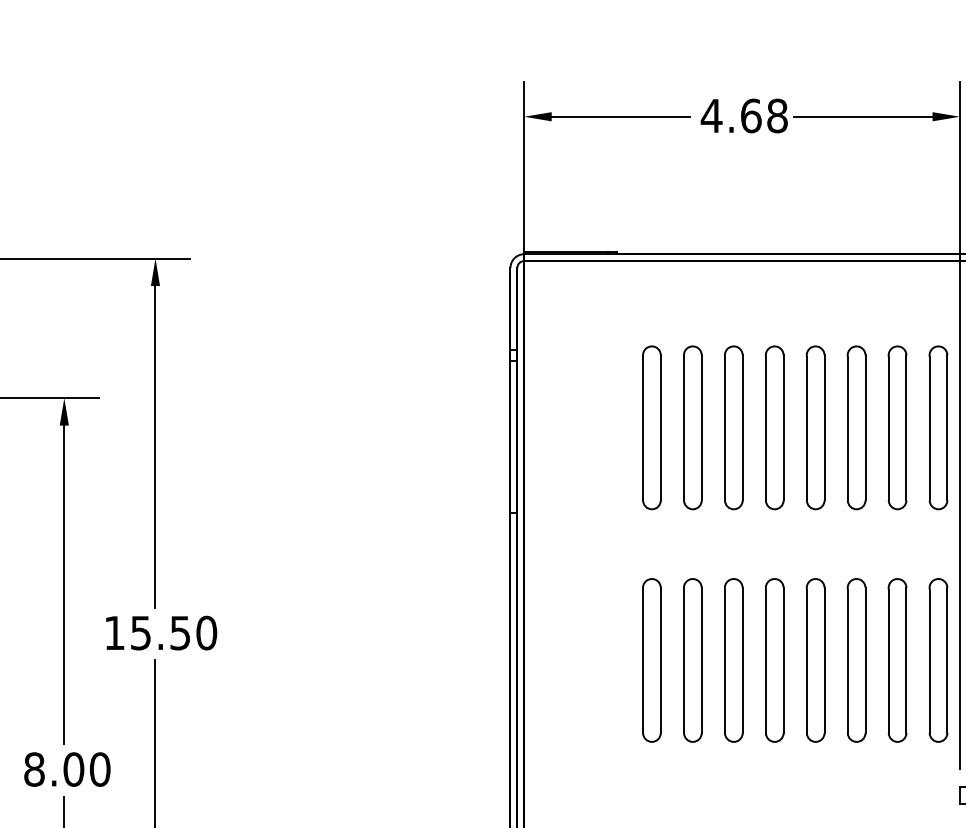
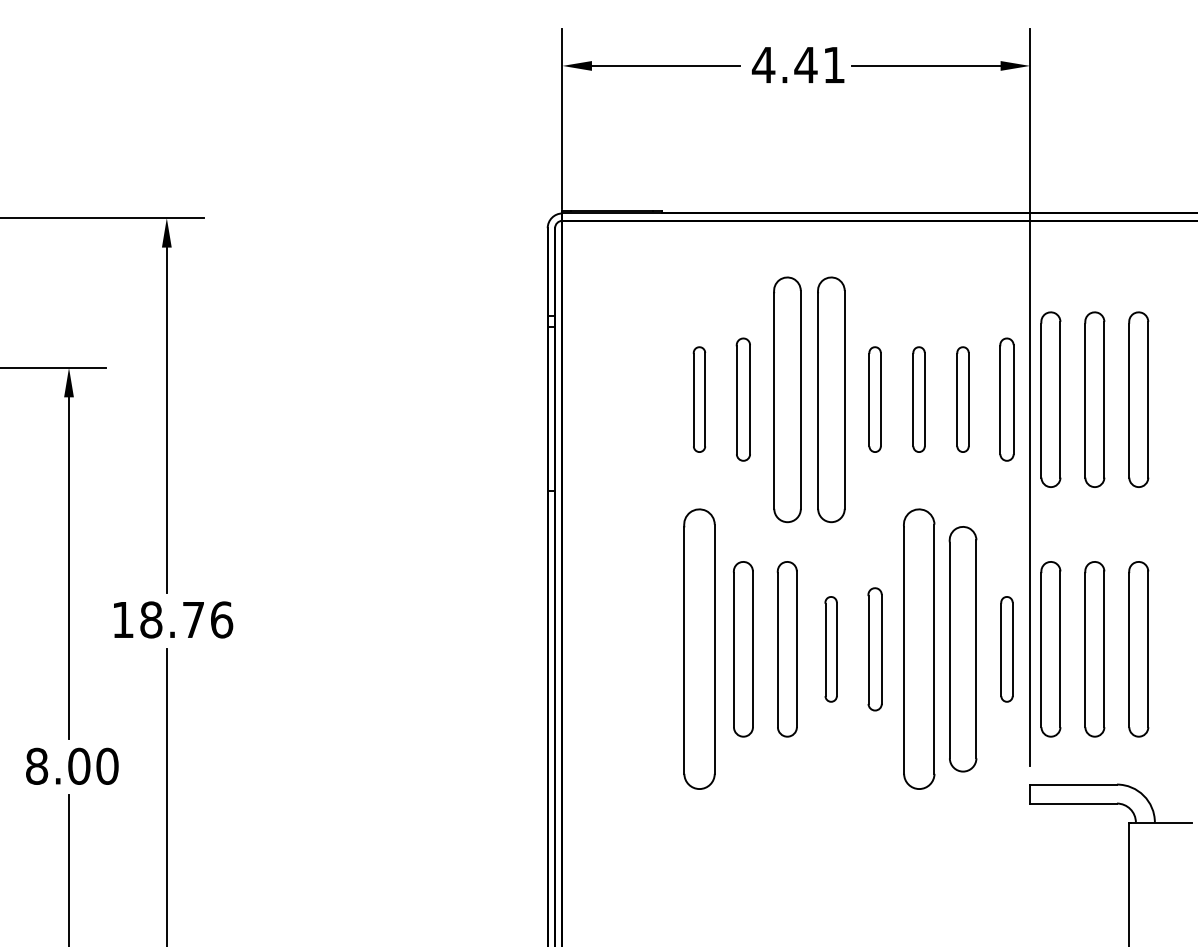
text: (763, 115) -> (819, 64), 4.68 -> 4.41
part: (651, 427) -> (699, 399), size x0.6
part: (692, 427) -> (743, 399), size x0.7
part: (733, 427) -> (786, 399), size x1.4
part: (774, 427) -> (830, 399), size x1.4
part: (815, 427) -> (874, 399), size x0.6
part: (856, 427) -> (918, 399), size x0.6
part: (897, 427) -> (962, 399), size x0.6
part: (938, 427) -> (1006, 399), size x0.7
text: (173, 632) -> (186, 619), 15.50 -> 18.76
part: (651, 660) -> (699, 649), size x1.6
part: (774, 660) -> (830, 649), size x0.6
part: (815, 660) -> (874, 649), size x0.7
part: (856, 660) -> (918, 649), size x1.6
part: (897, 660) -> (962, 649), size x1.4
part: (938, 660) -> (1006, 649), size x0.6

